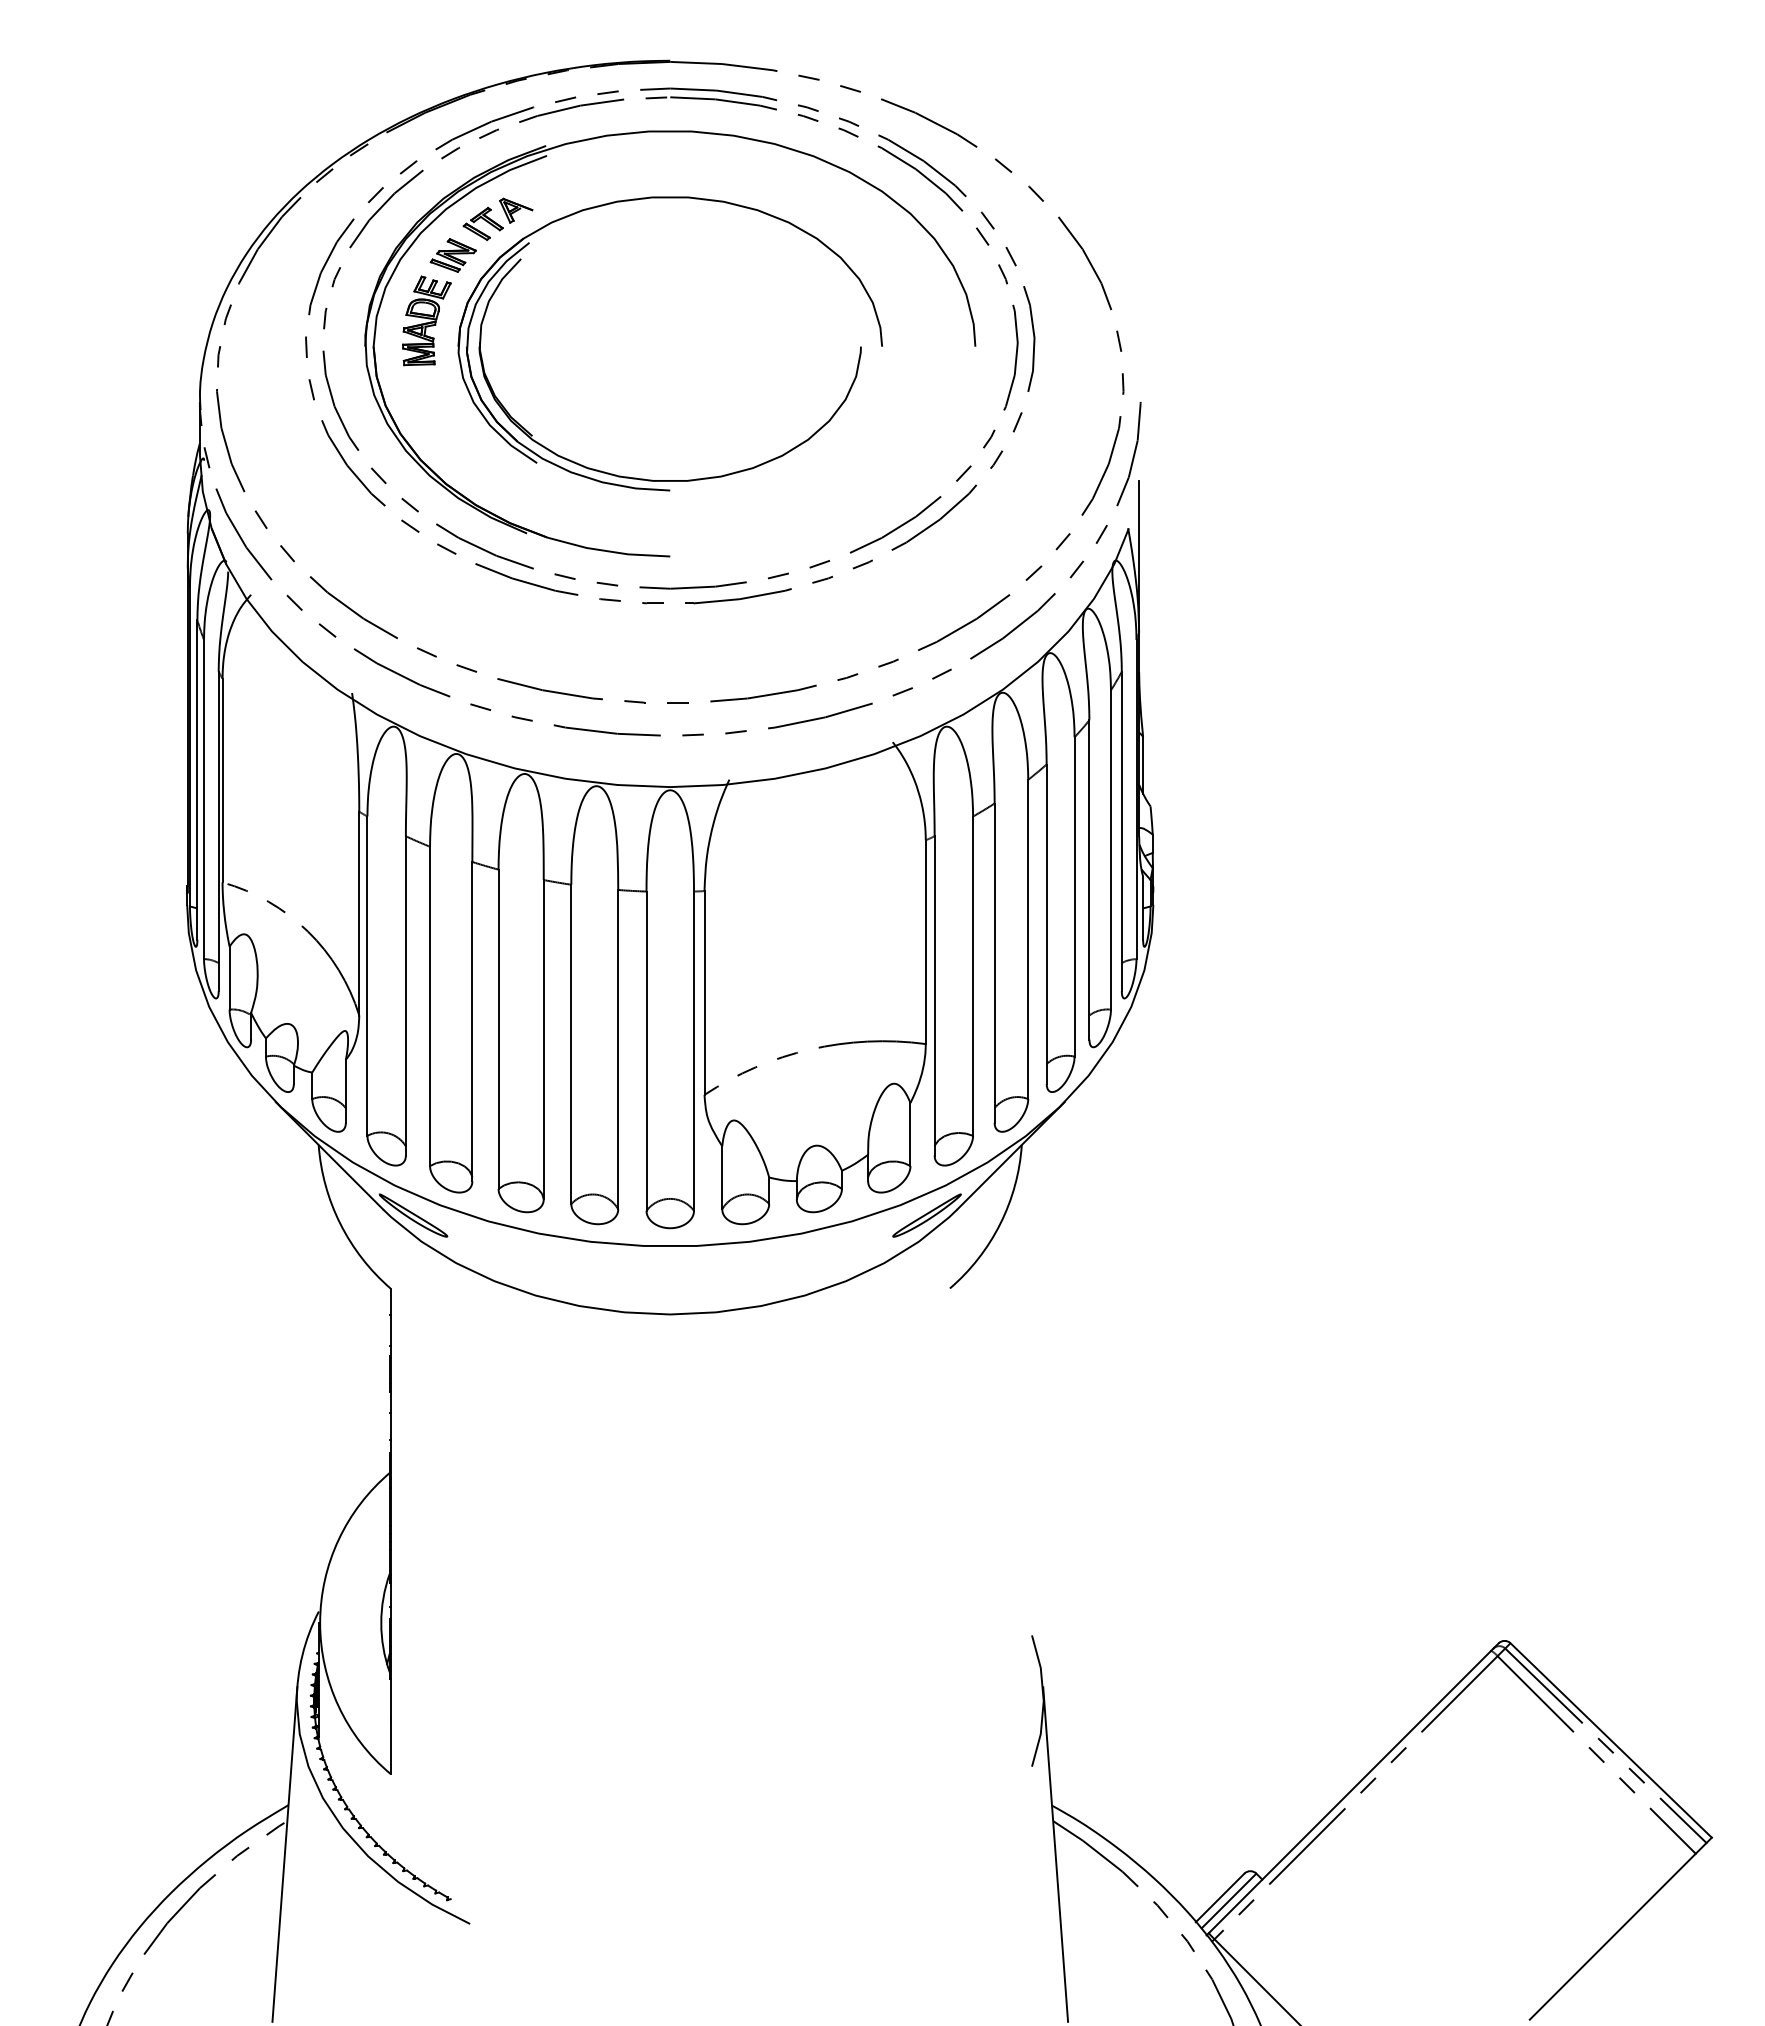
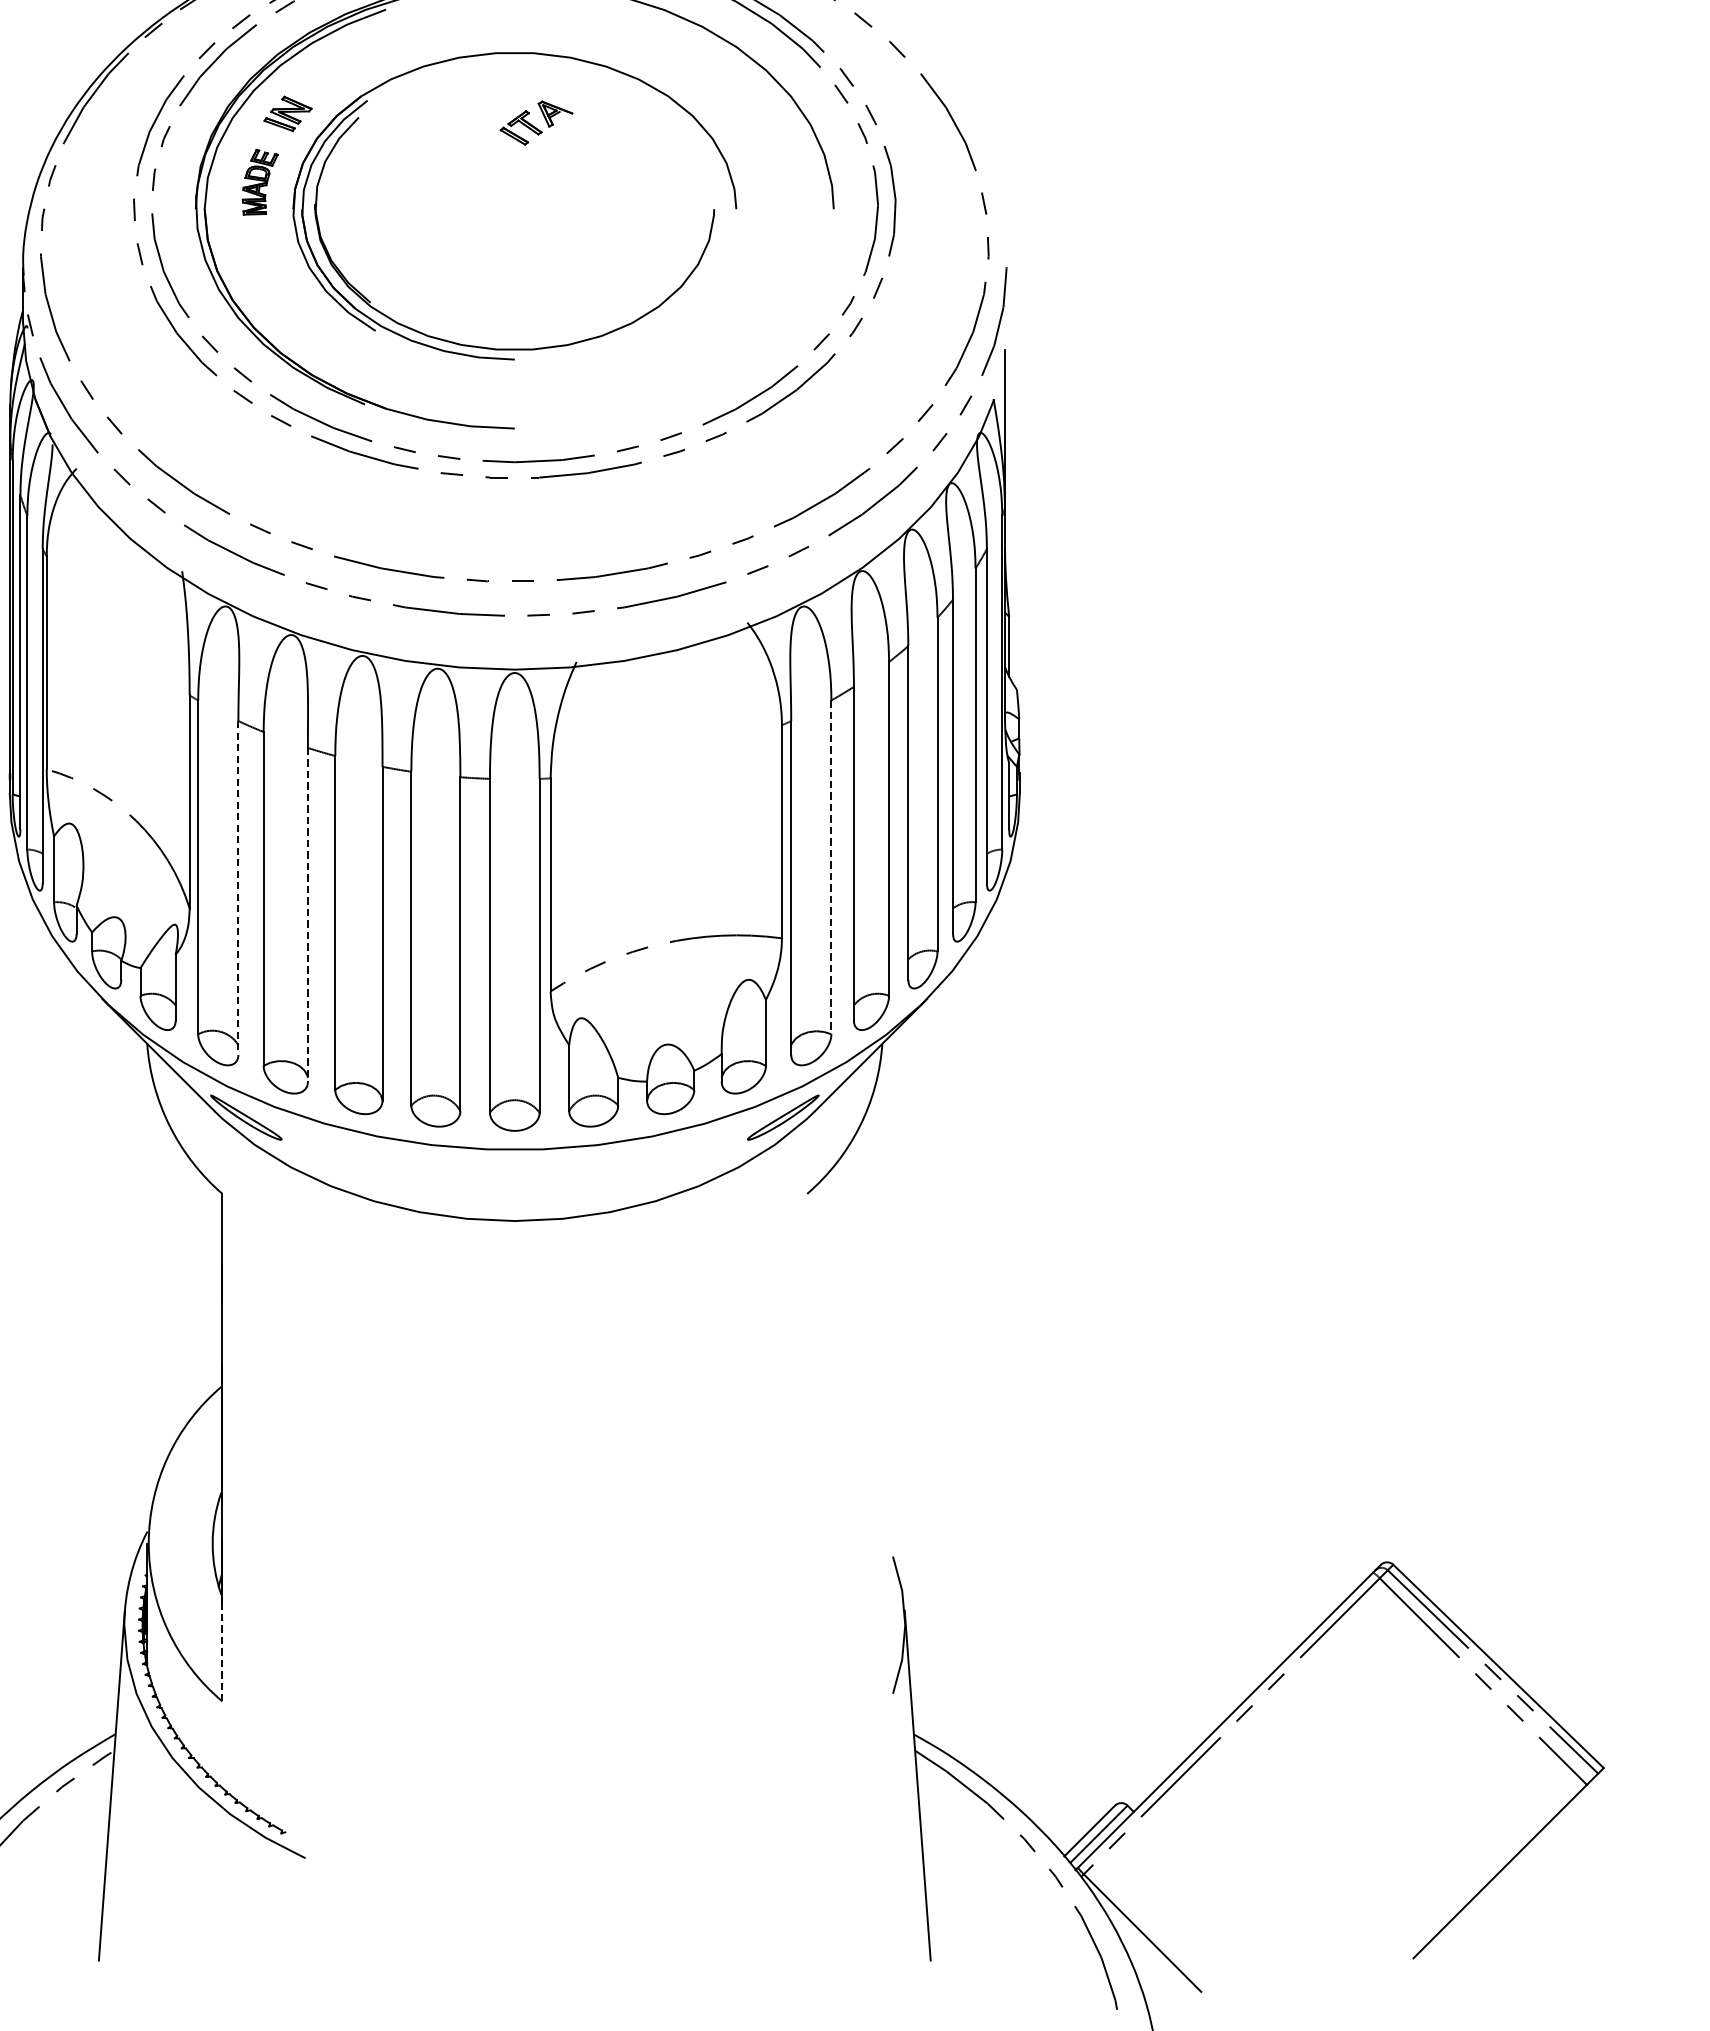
part: (497, 218) -> (535, 122), moved
part: (426, 320) -> (259, 181), size x0.7
line: (973, 976) -> (831, 867), solid -> dashed
line: (405, 995) -> (237, 887), solid -> dashed
line: (472, 1021) -> (308, 914), solid -> dashed
line: (390, 1727) -> (222, 1652), solid -> dashed

